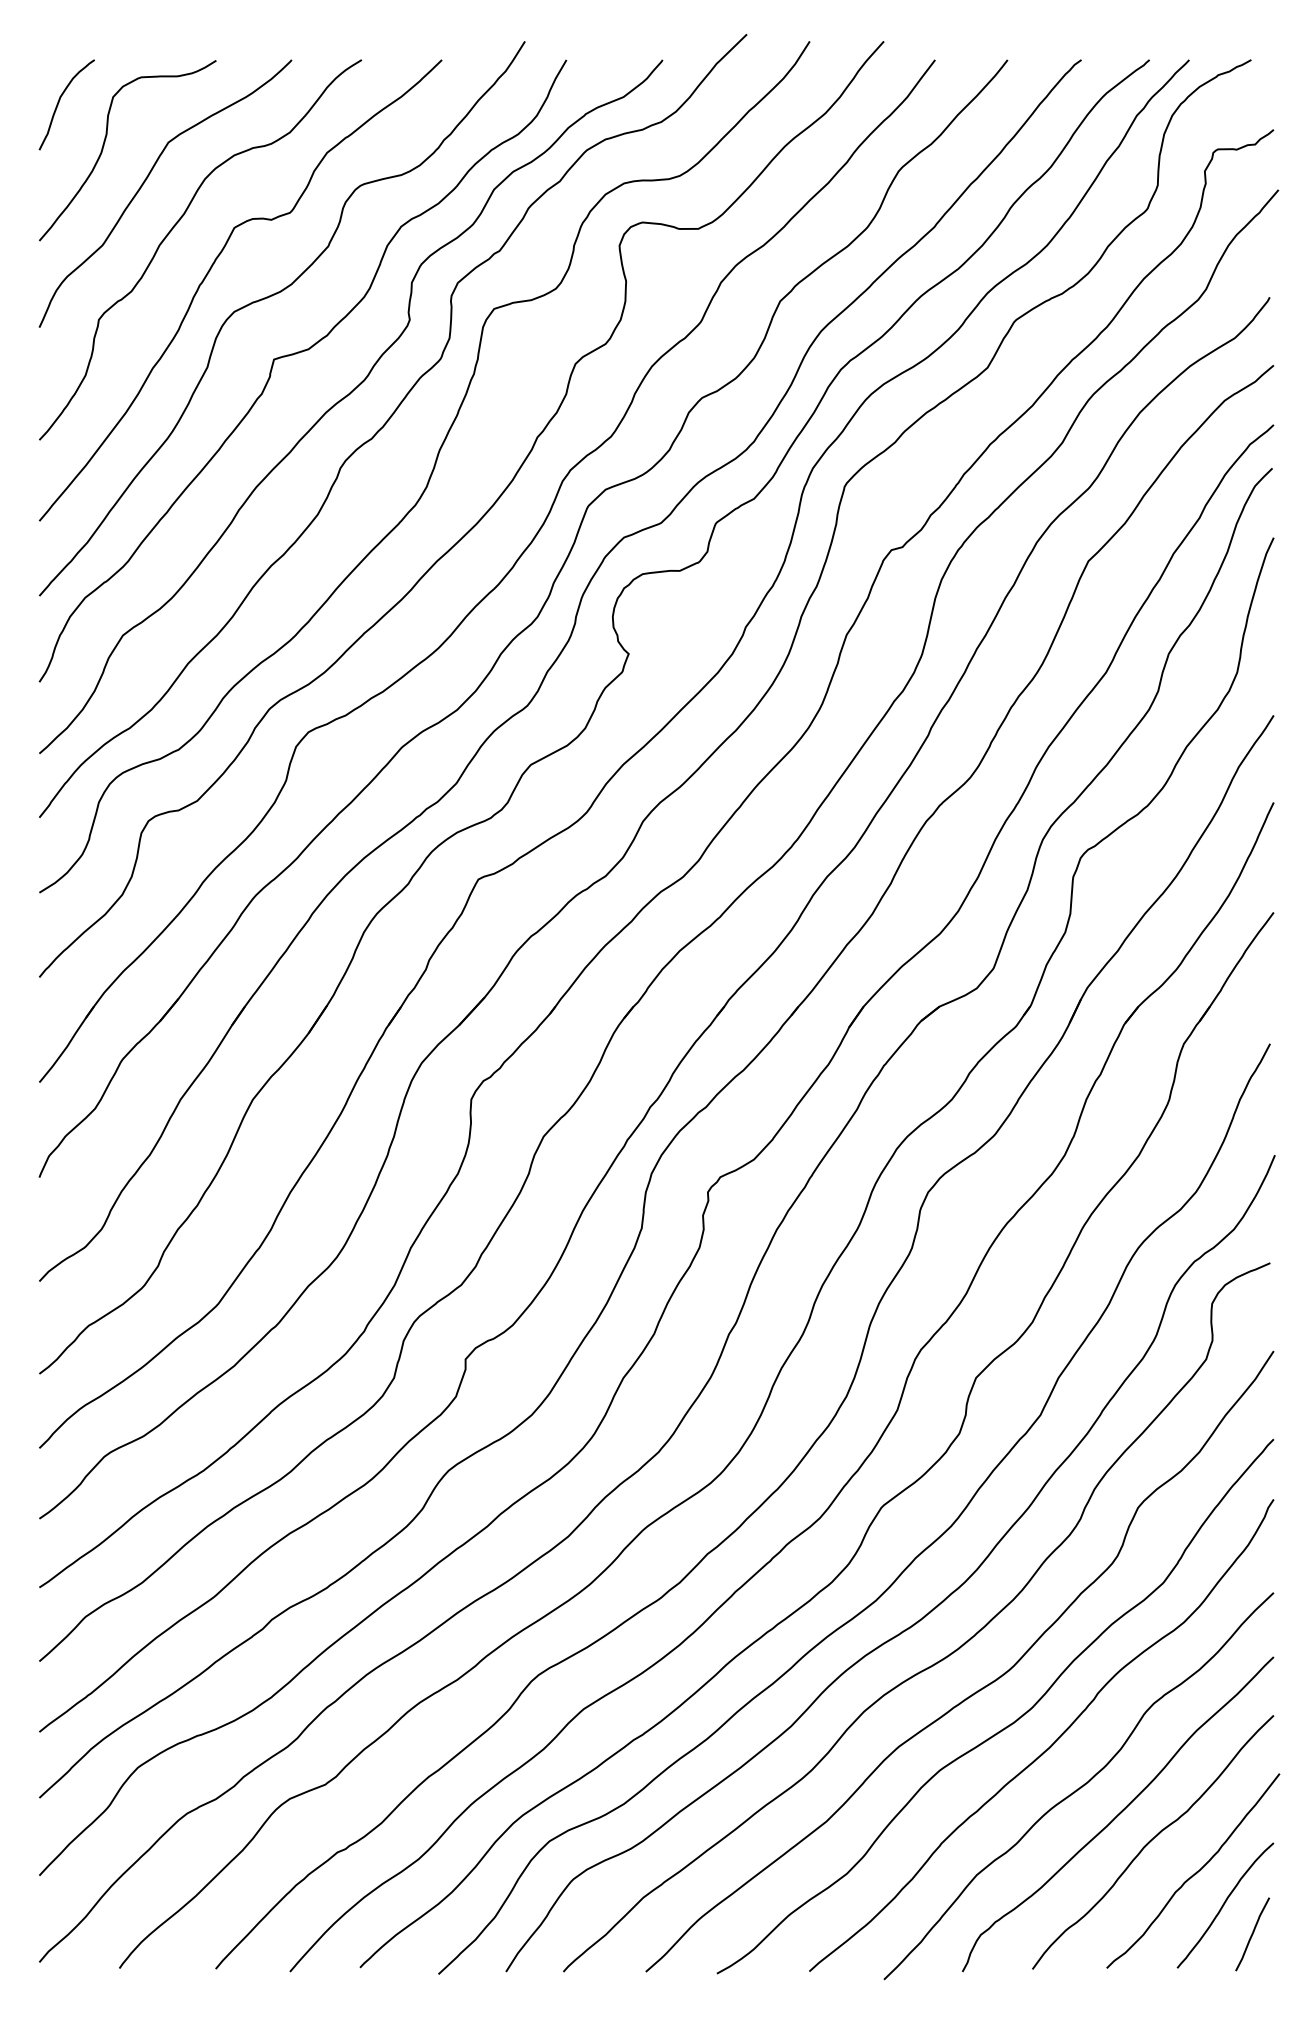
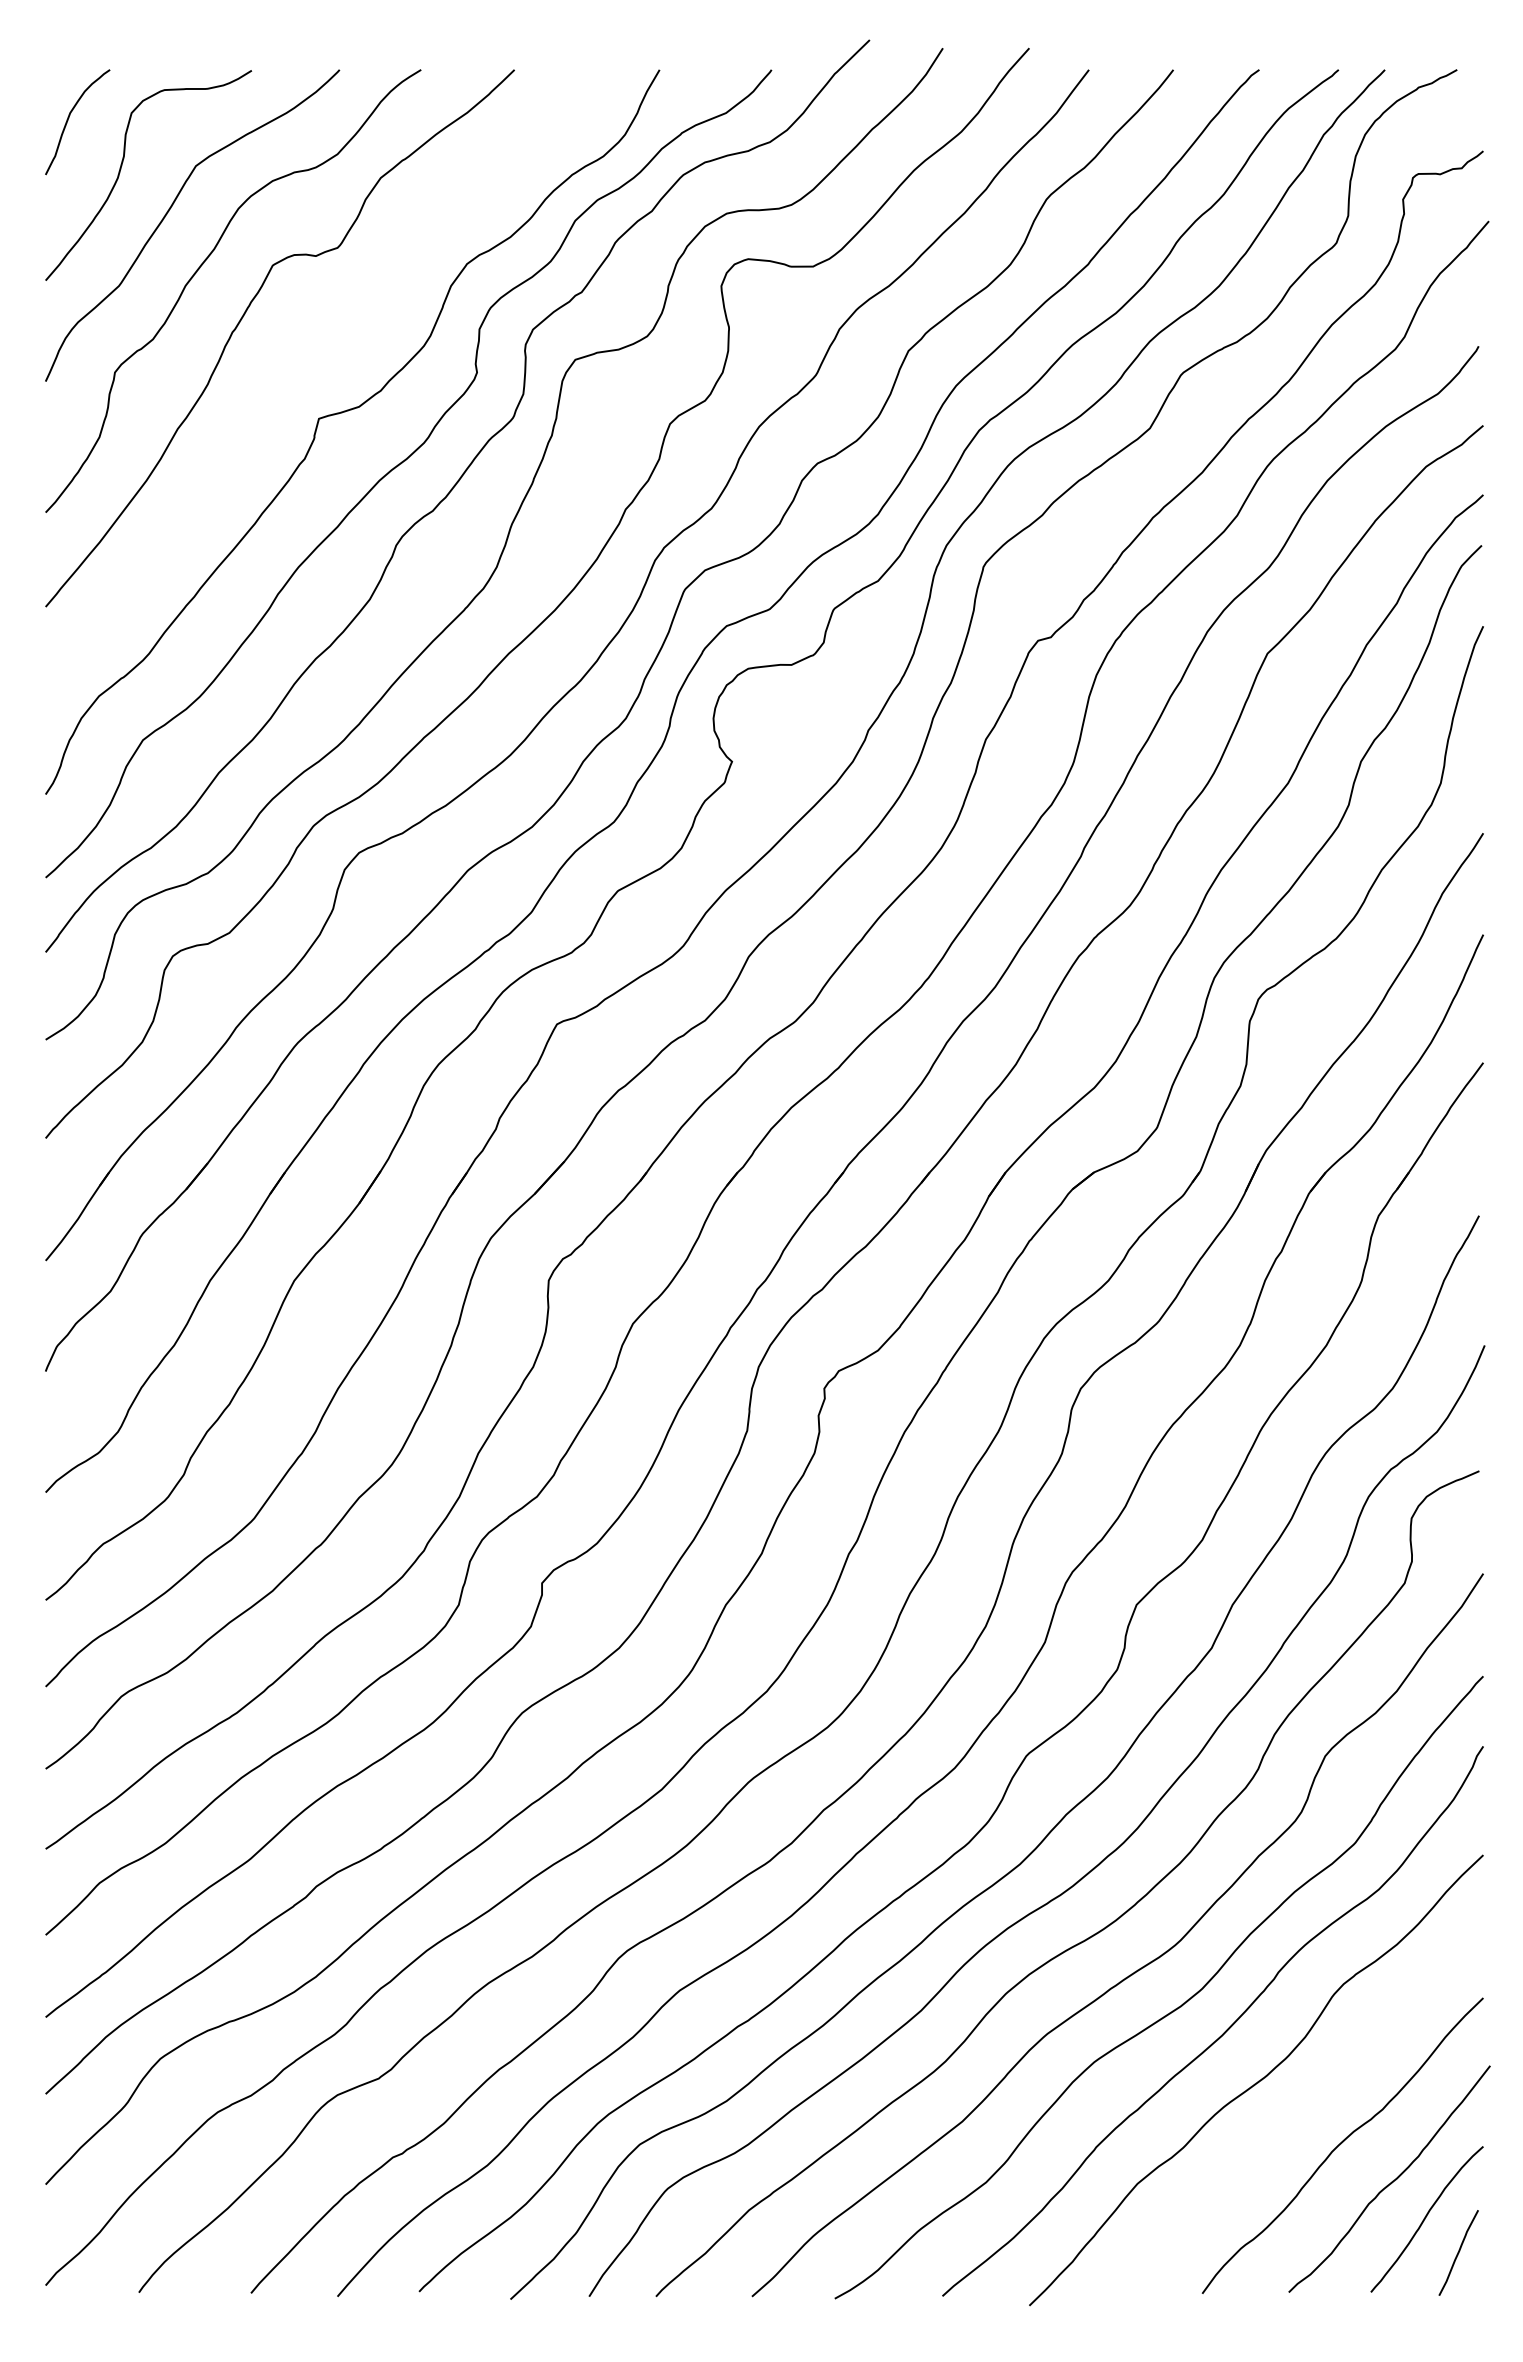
curve: (271, 296) -> (316, 345), removed
curve: (1118, 1813) -> (1302, 2112), removed

